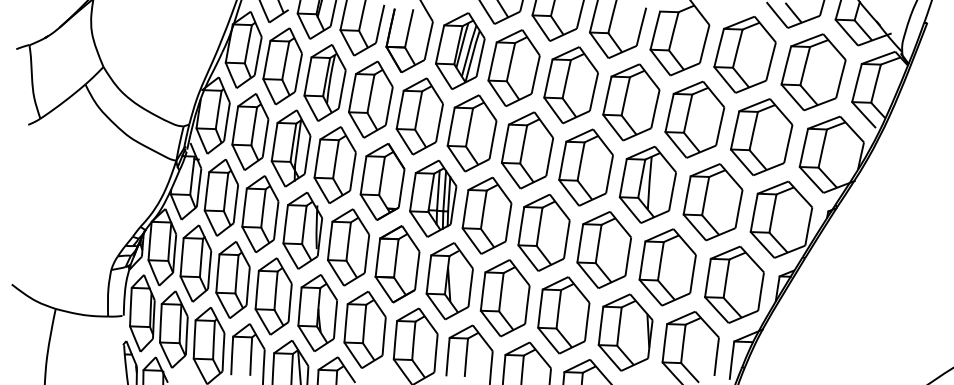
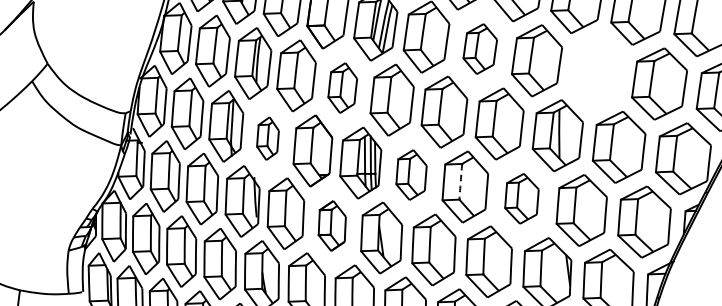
part: (570, 85) -> (479, 49), size x0.7
part: (419, 116) -> (342, 88), size x0.7
part: (694, 119) -> (596, 72), removed
part: (334, 164) -> (267, 138), size x0.6
part: (486, 215) -> (411, 174), size x0.7
arc: (539, 226) -> (460, 181), solid -> dashed
part: (603, 249) -> (521, 198), size x0.7
part: (397, 264) -> (332, 226), size x0.7

